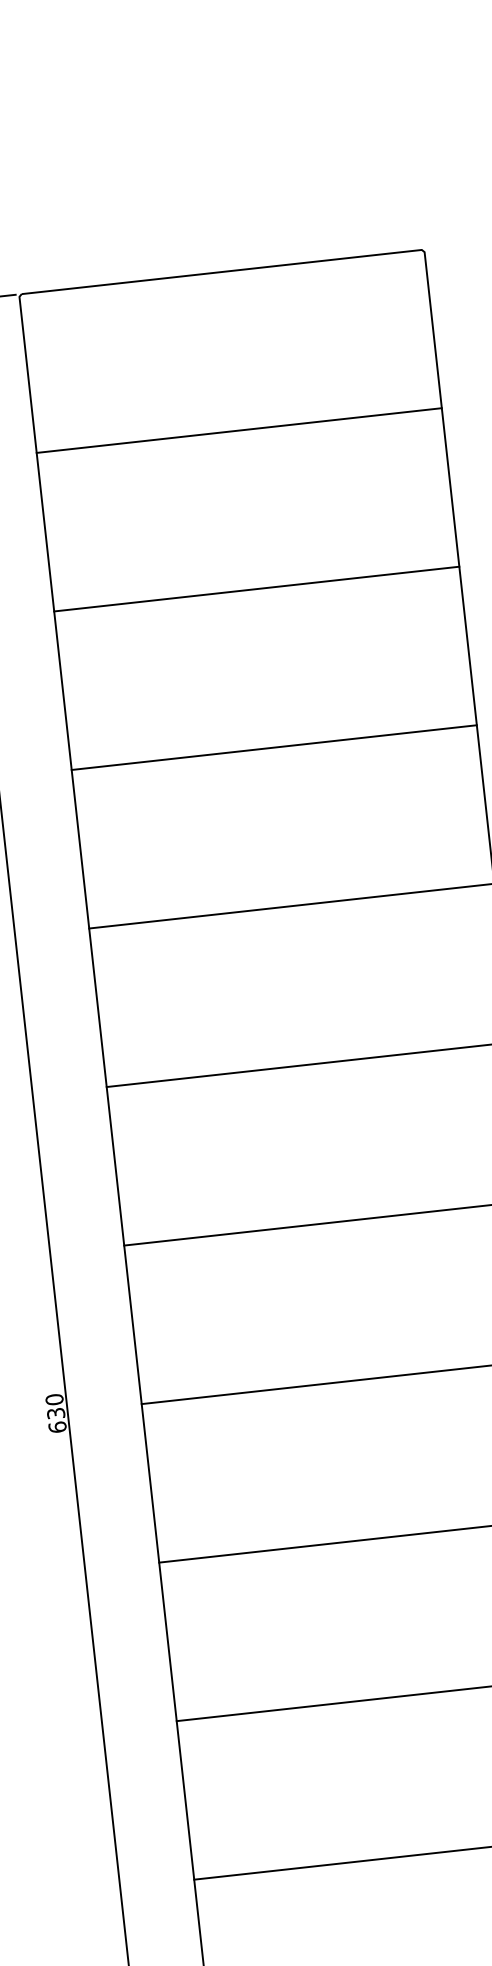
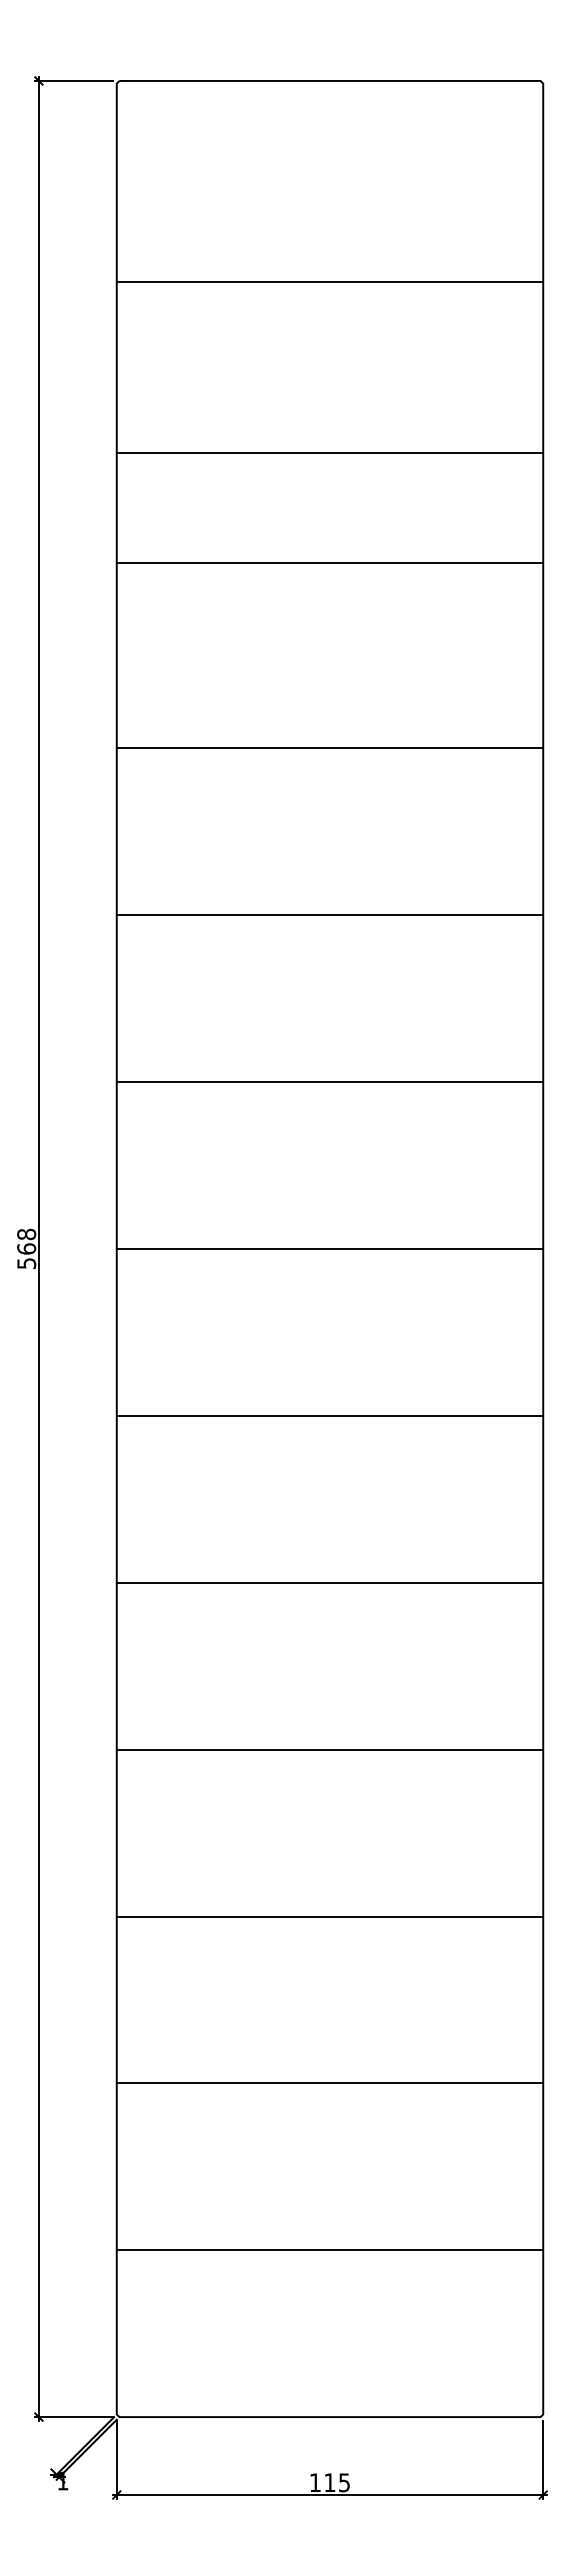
line: (238, 430) -> (329, 281), moved
line: (256, 588) -> (329, 452), moved
line: (273, 747) -> (329, 562), moved
text: (55, 1413) -> (26, 1248), 630 -> 568

